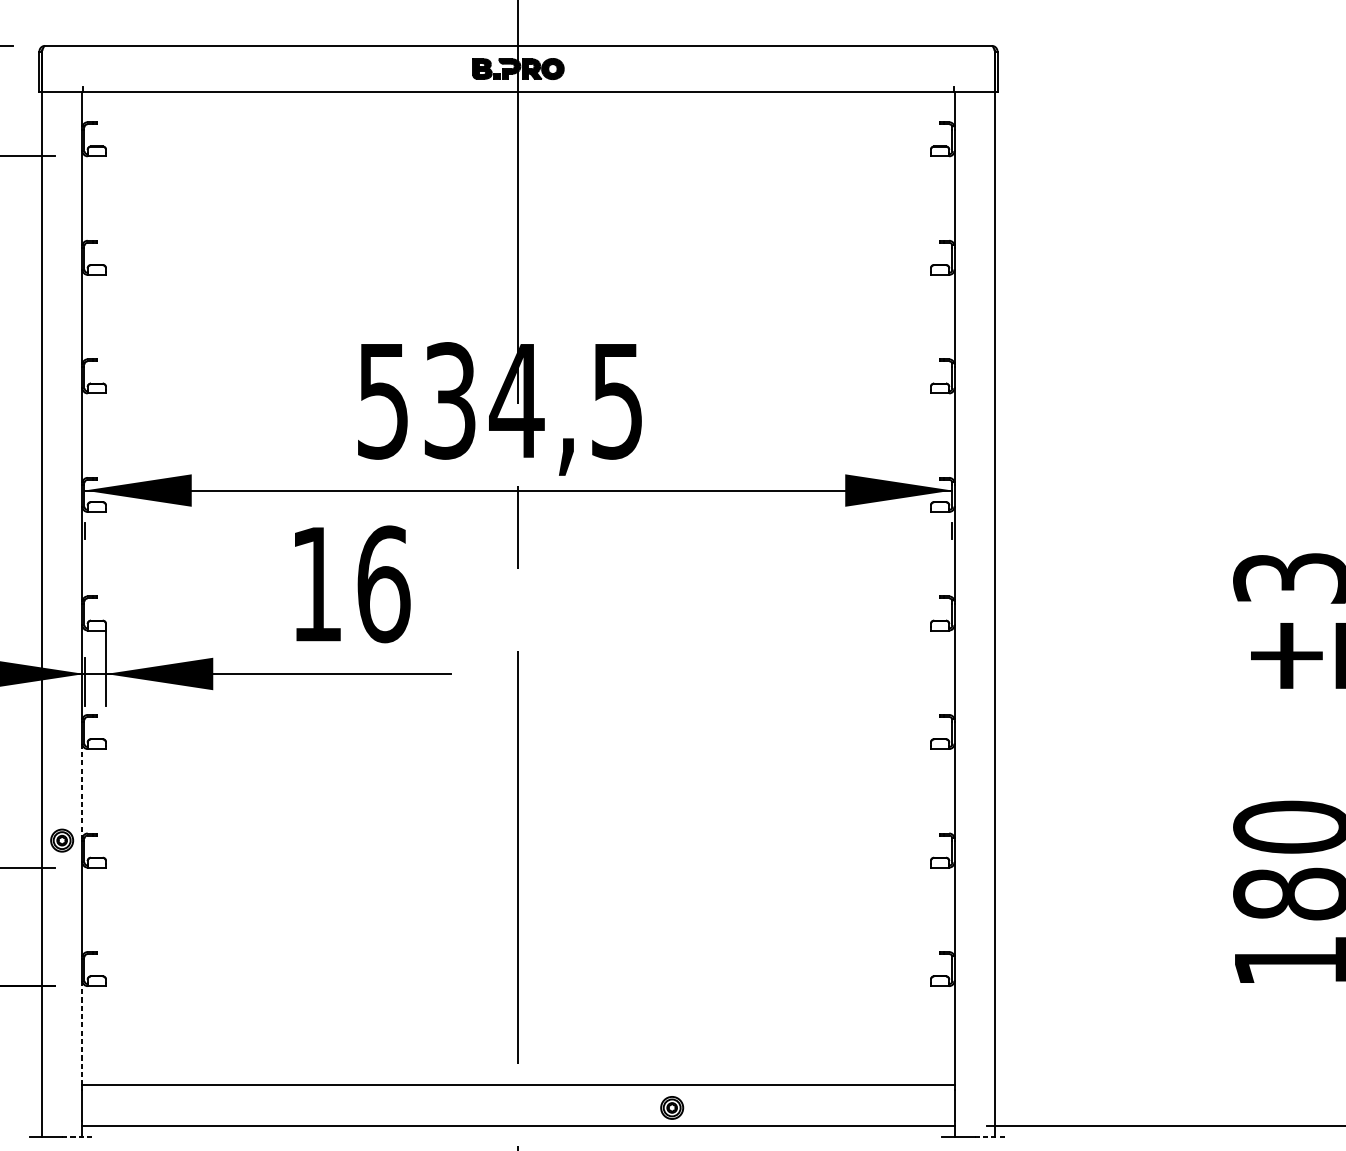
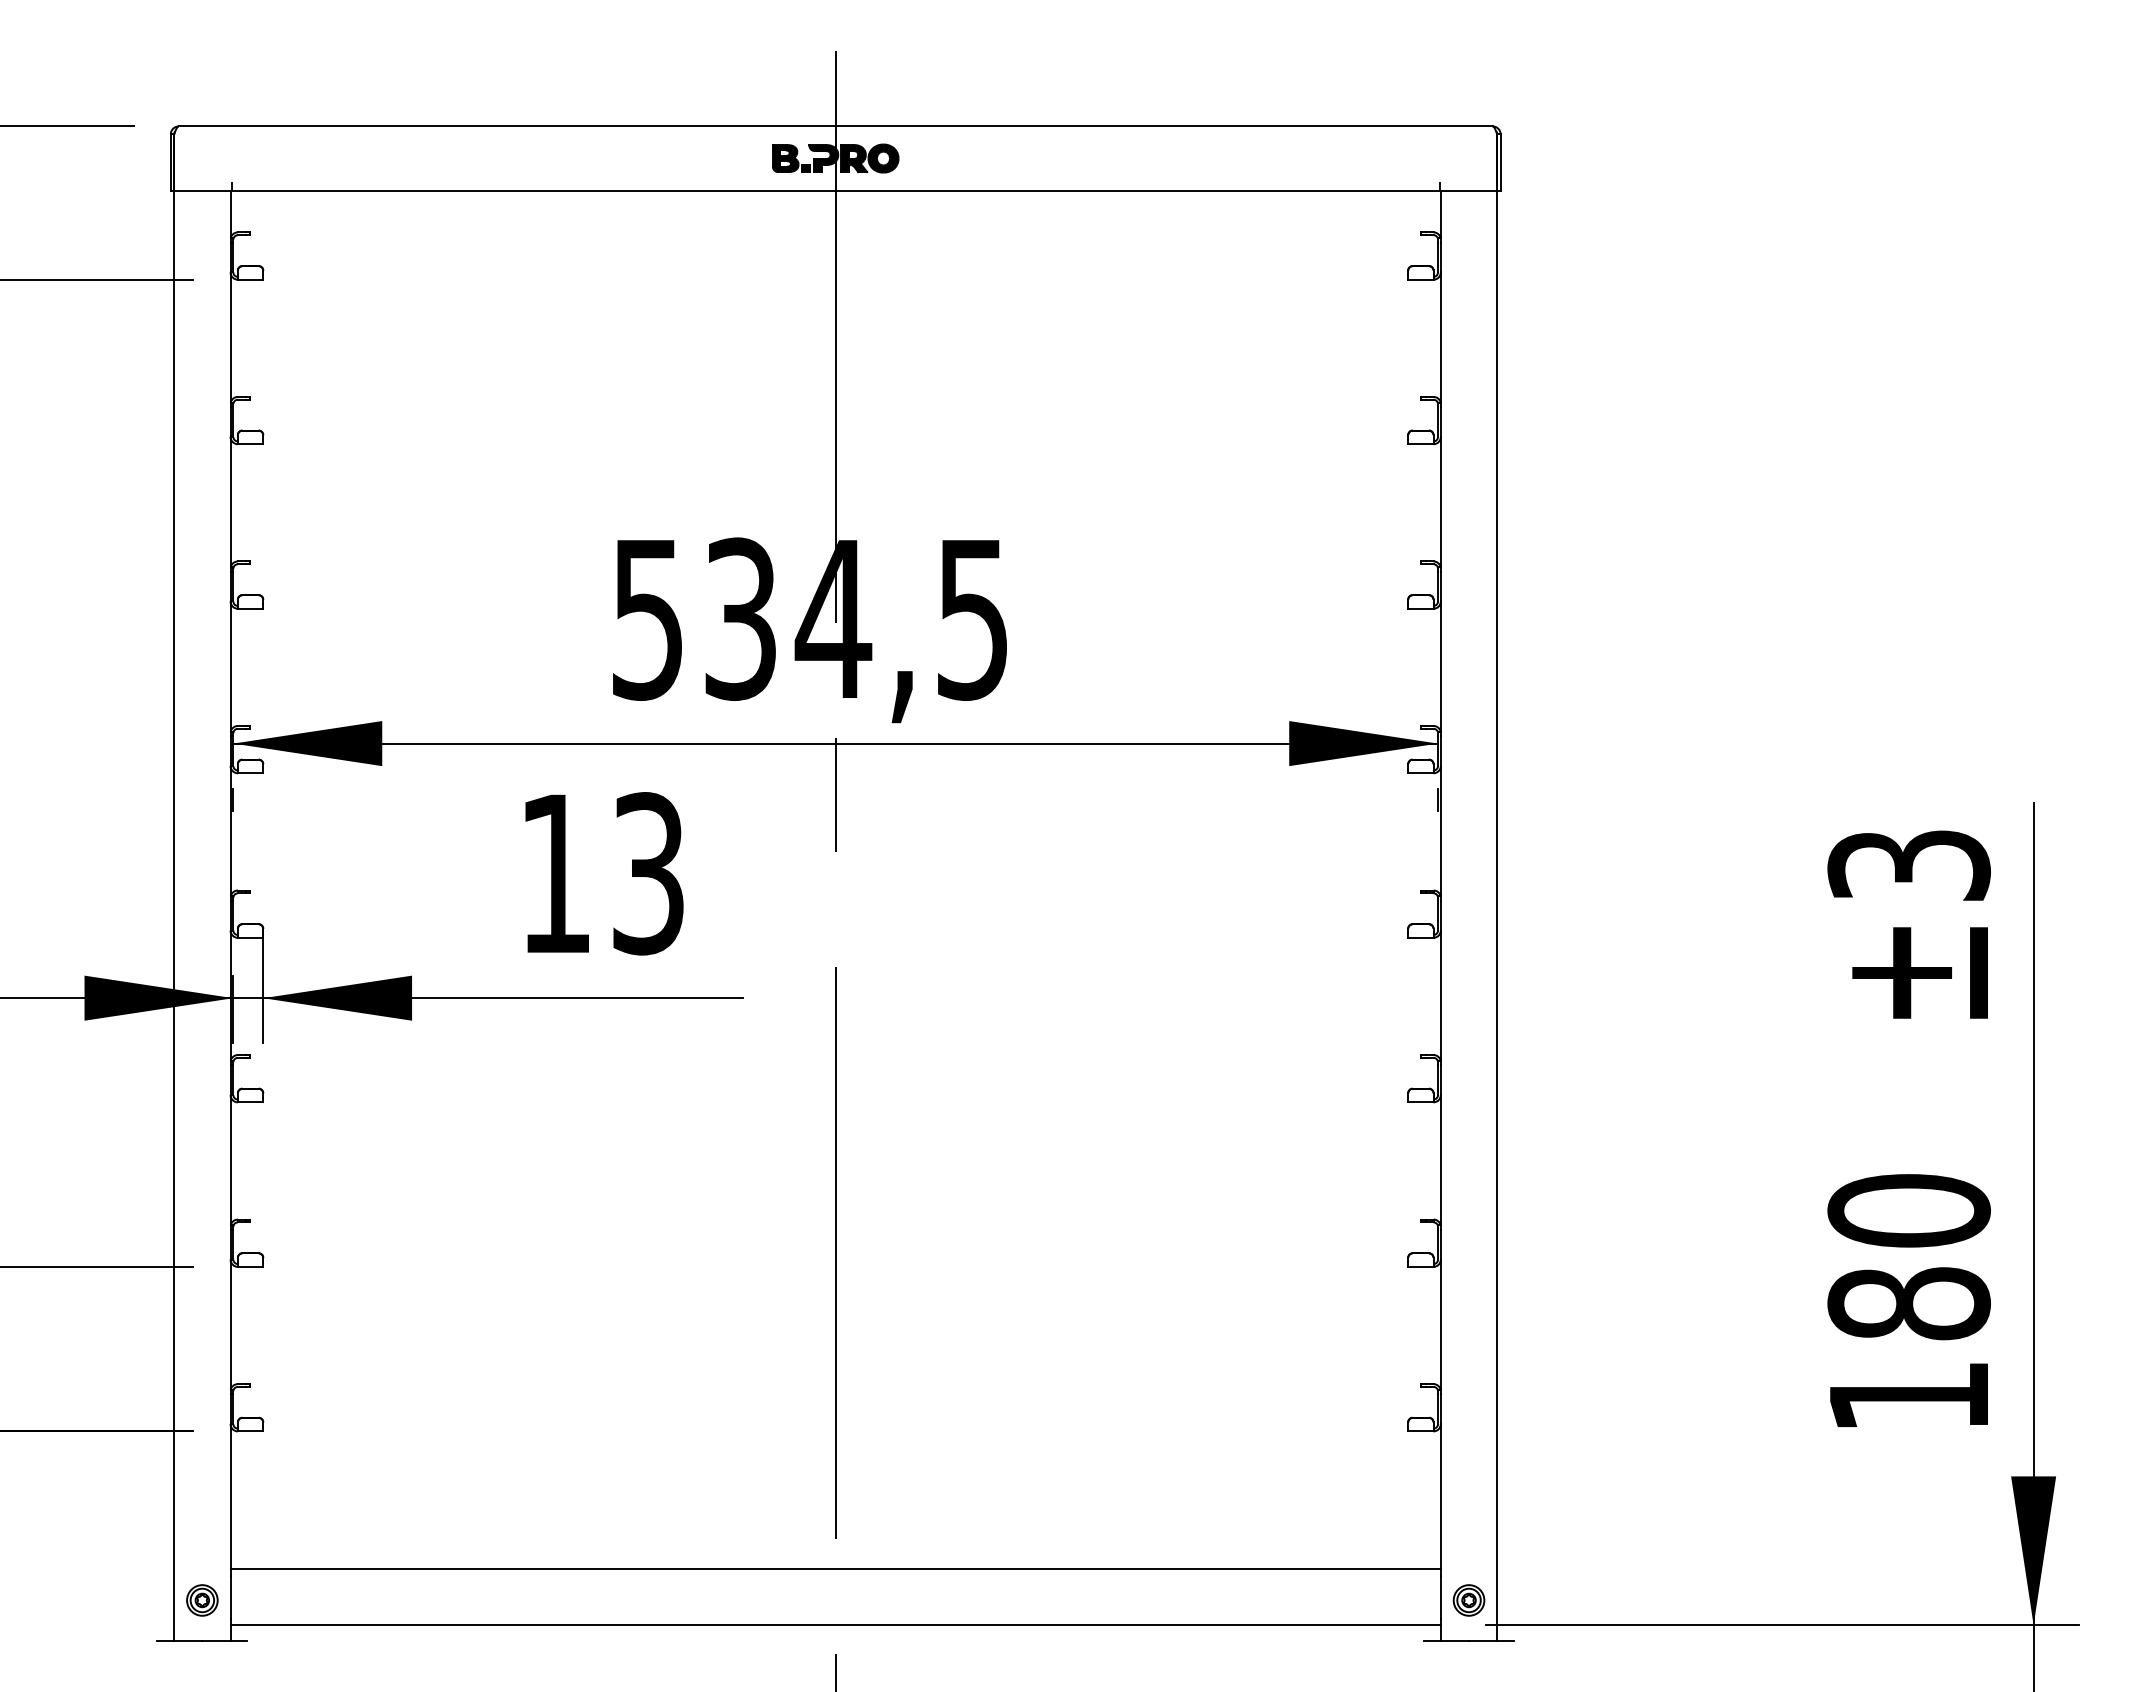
text: (384, 584) -> (649, 873), 16 -> 13
line: (82, 790) -> (230, 1160), dashed -> solid
part: (62, 840) -> (202, 1600), moved
line: (82, 1033) -> (230, 1497), dashed -> solid
part: (671, 1107) -> (1468, 1600), moved
line: (78, 1137) -> (224, 1641), dashed -> solid
line: (990, 1137) -> (1491, 1641), dashed -> solid

